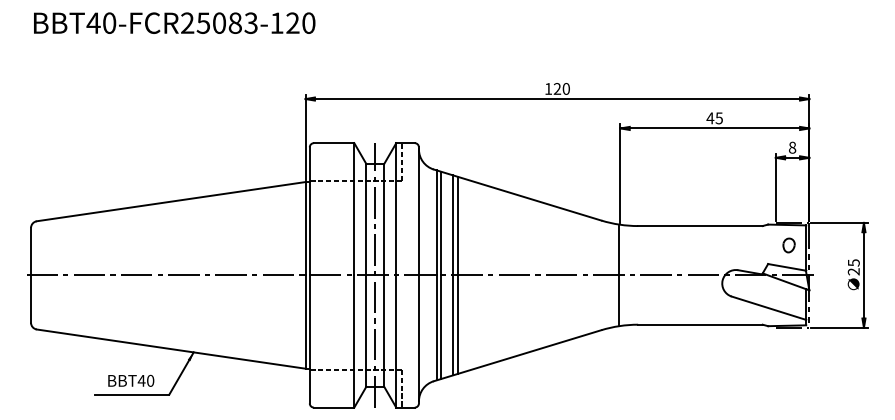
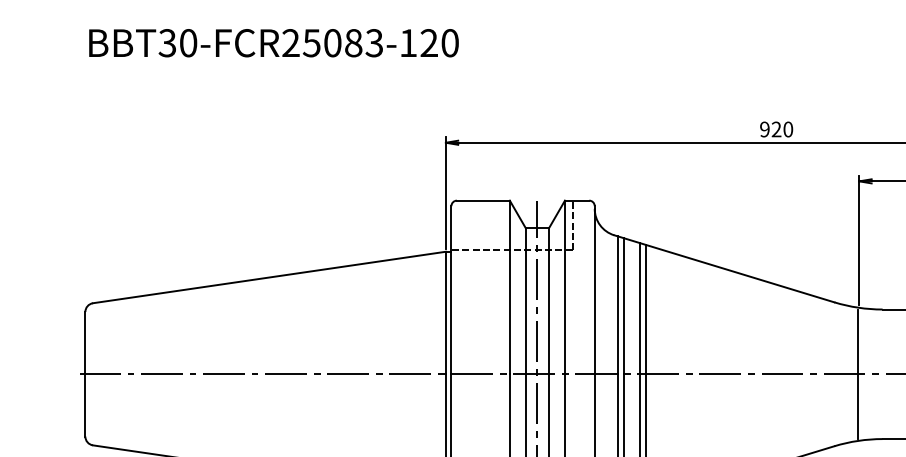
text: (93, 22) -> (167, 42), BBT40-FCR25083-120 -> BBT30-FCR25083-120
text: (548, 88) -> (764, 128), 120 -> 920

